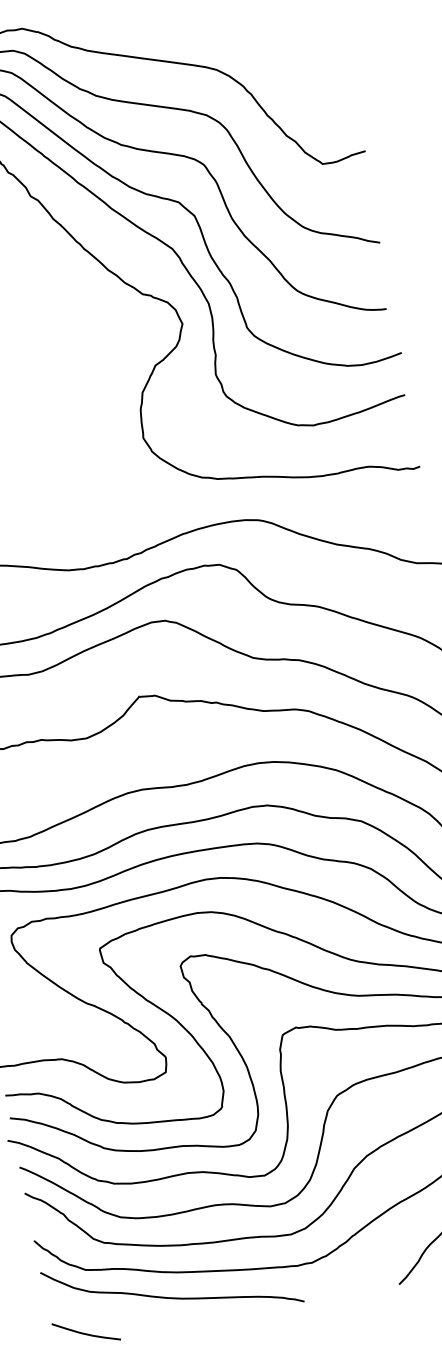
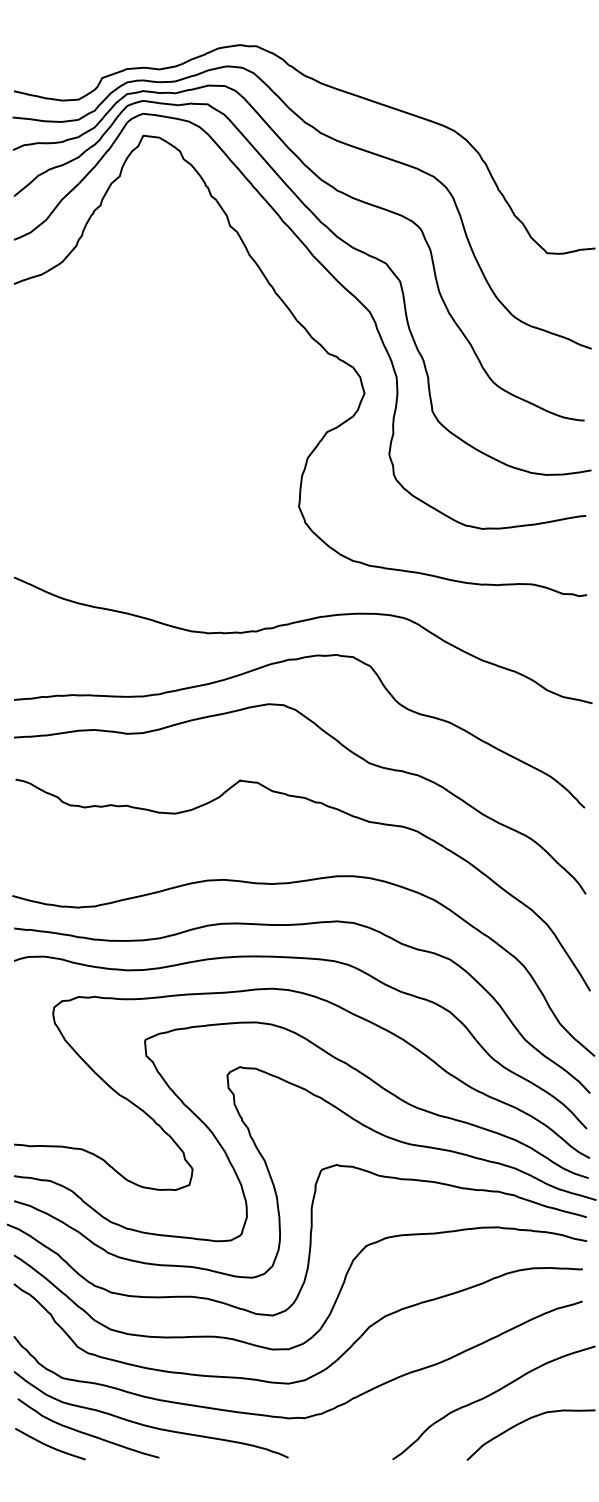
curve: (116, 1315) -> (85, 1432), added

